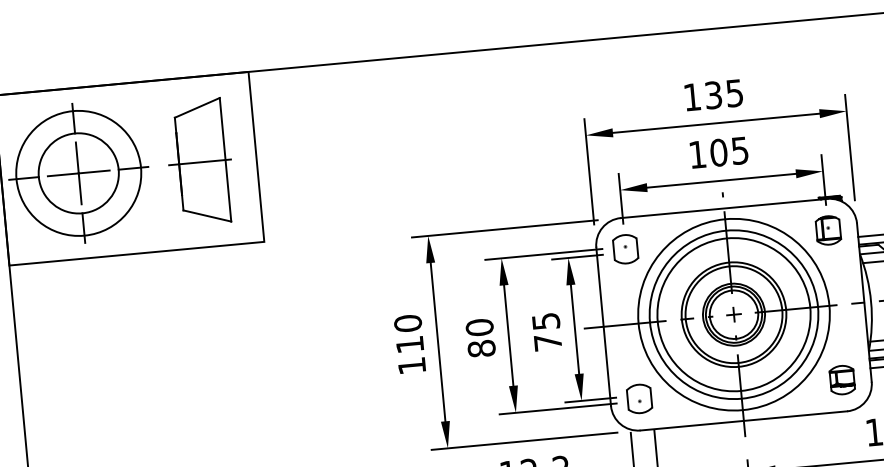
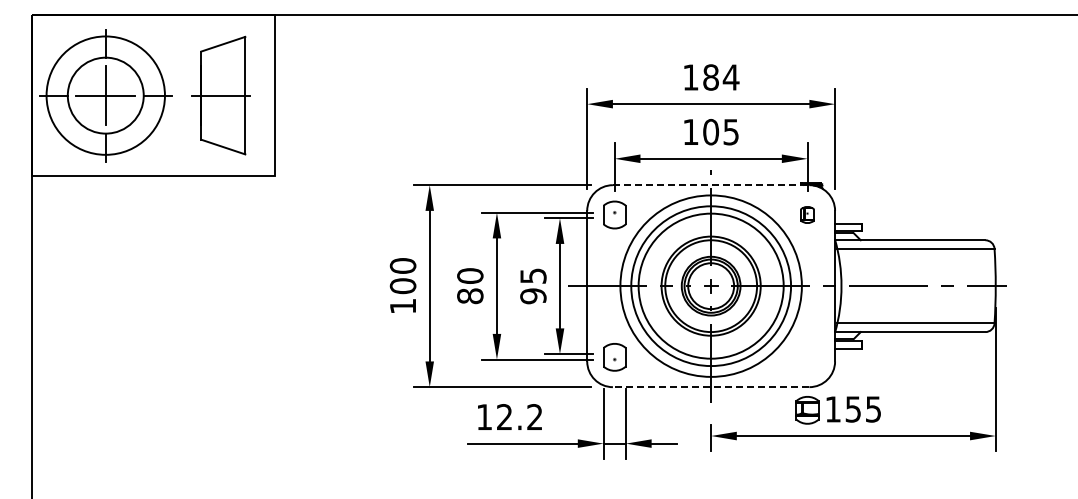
text: (724, 94) -> (721, 77), 135 -> 184
line: (724, 208) -> (711, 185), solid -> dashed
part: (828, 229) -> (807, 214), size x0.6
text: (548, 342) -> (533, 296), 75 -> 95
text: (409, 345) -> (402, 286), 110 -> 100
part: (842, 380) -> (807, 410), moved
line: (743, 421) -> (710, 387), solid -> dashed

